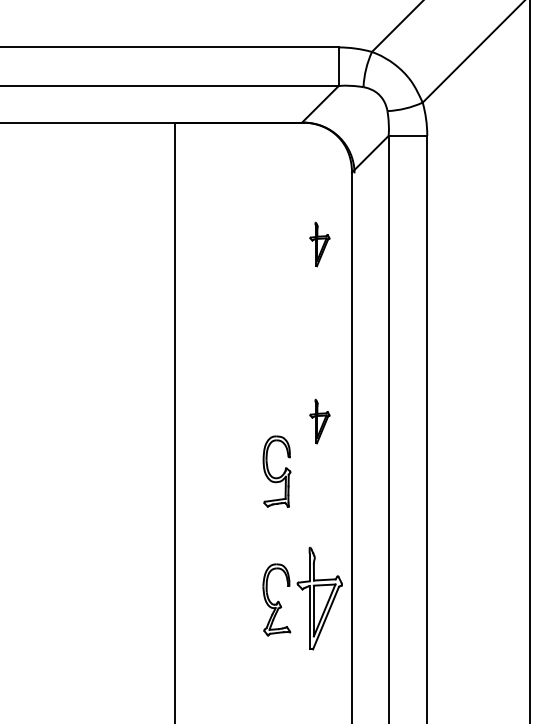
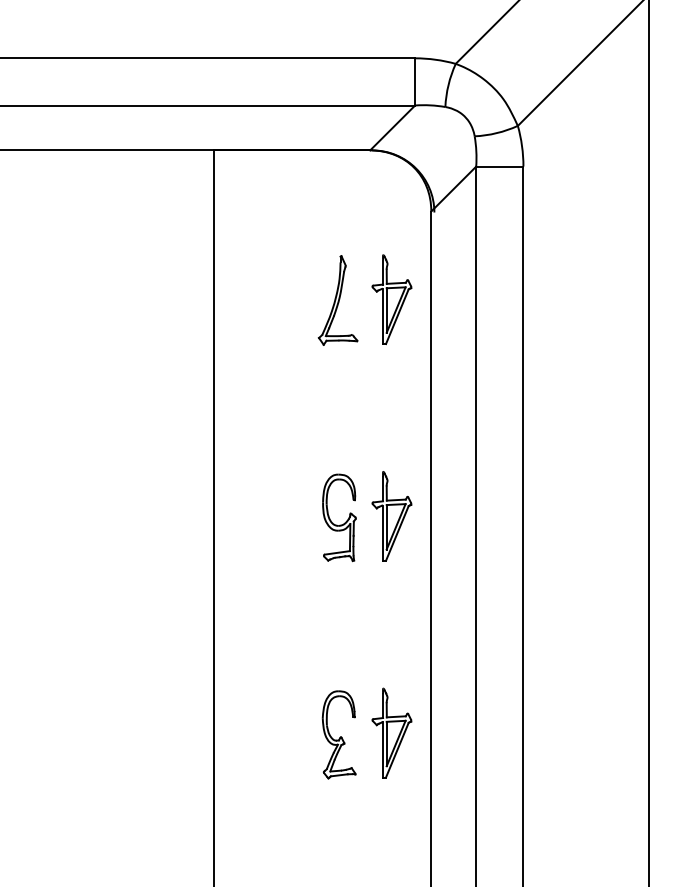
part: (319, 244) -> (391, 299), size x1.67
part: (275, 245) -> (337, 300), added
part: (319, 421) -> (391, 516), size x1.67
part: (281, 475) -> (344, 522), moved
part: (319, 598) -> (391, 732), size x0.71

